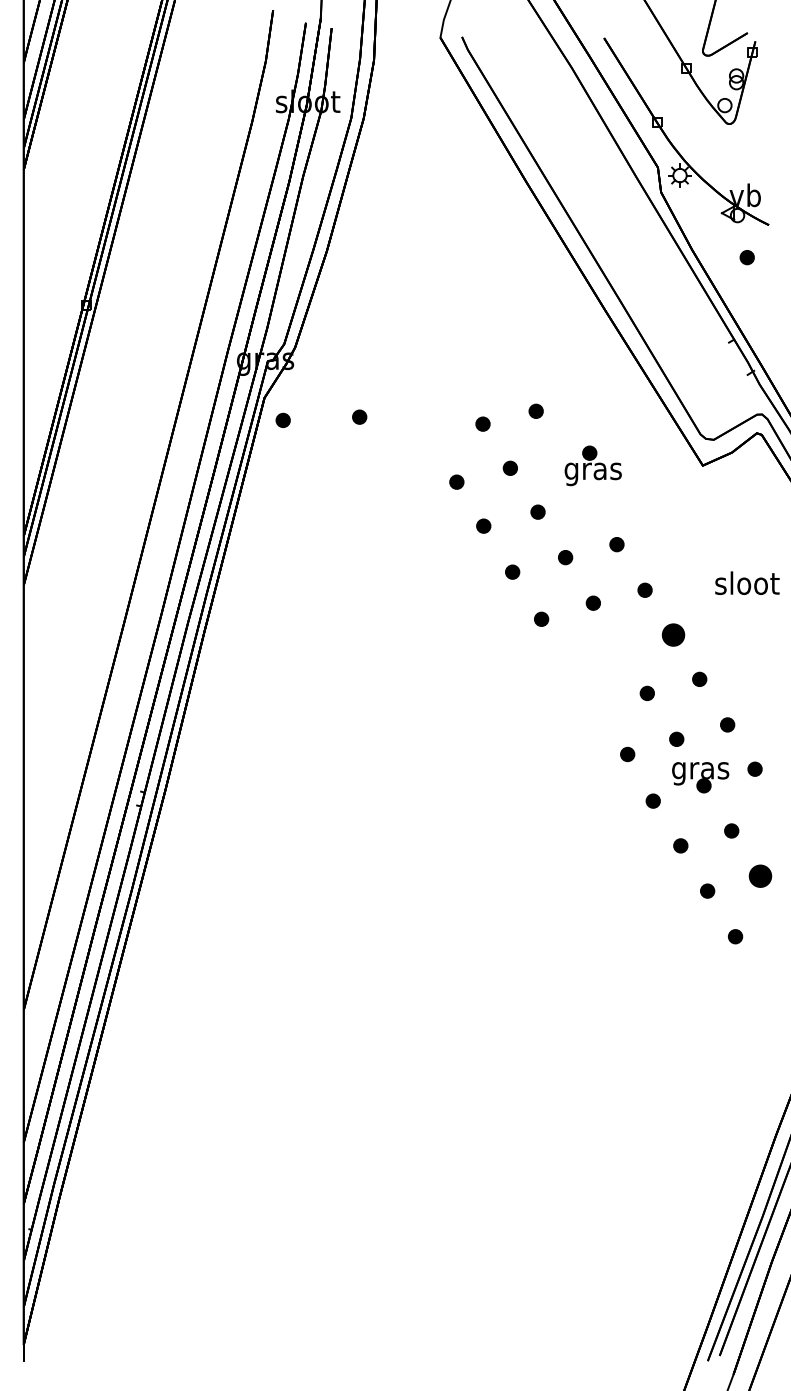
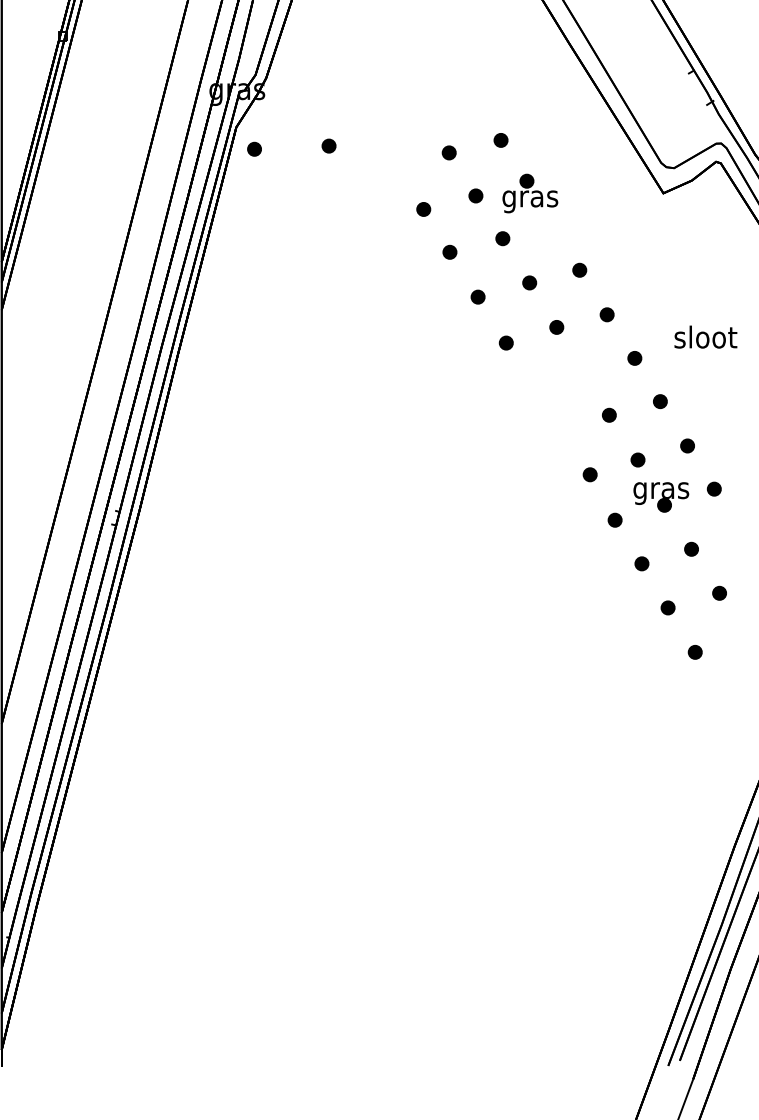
part: (592, 465) -> (529, 193), moved
text: (747, 582) -> (705, 336), moved
part: (673, 634) -> (634, 357), size x0.62
part: (760, 875) -> (719, 592), size x0.62

